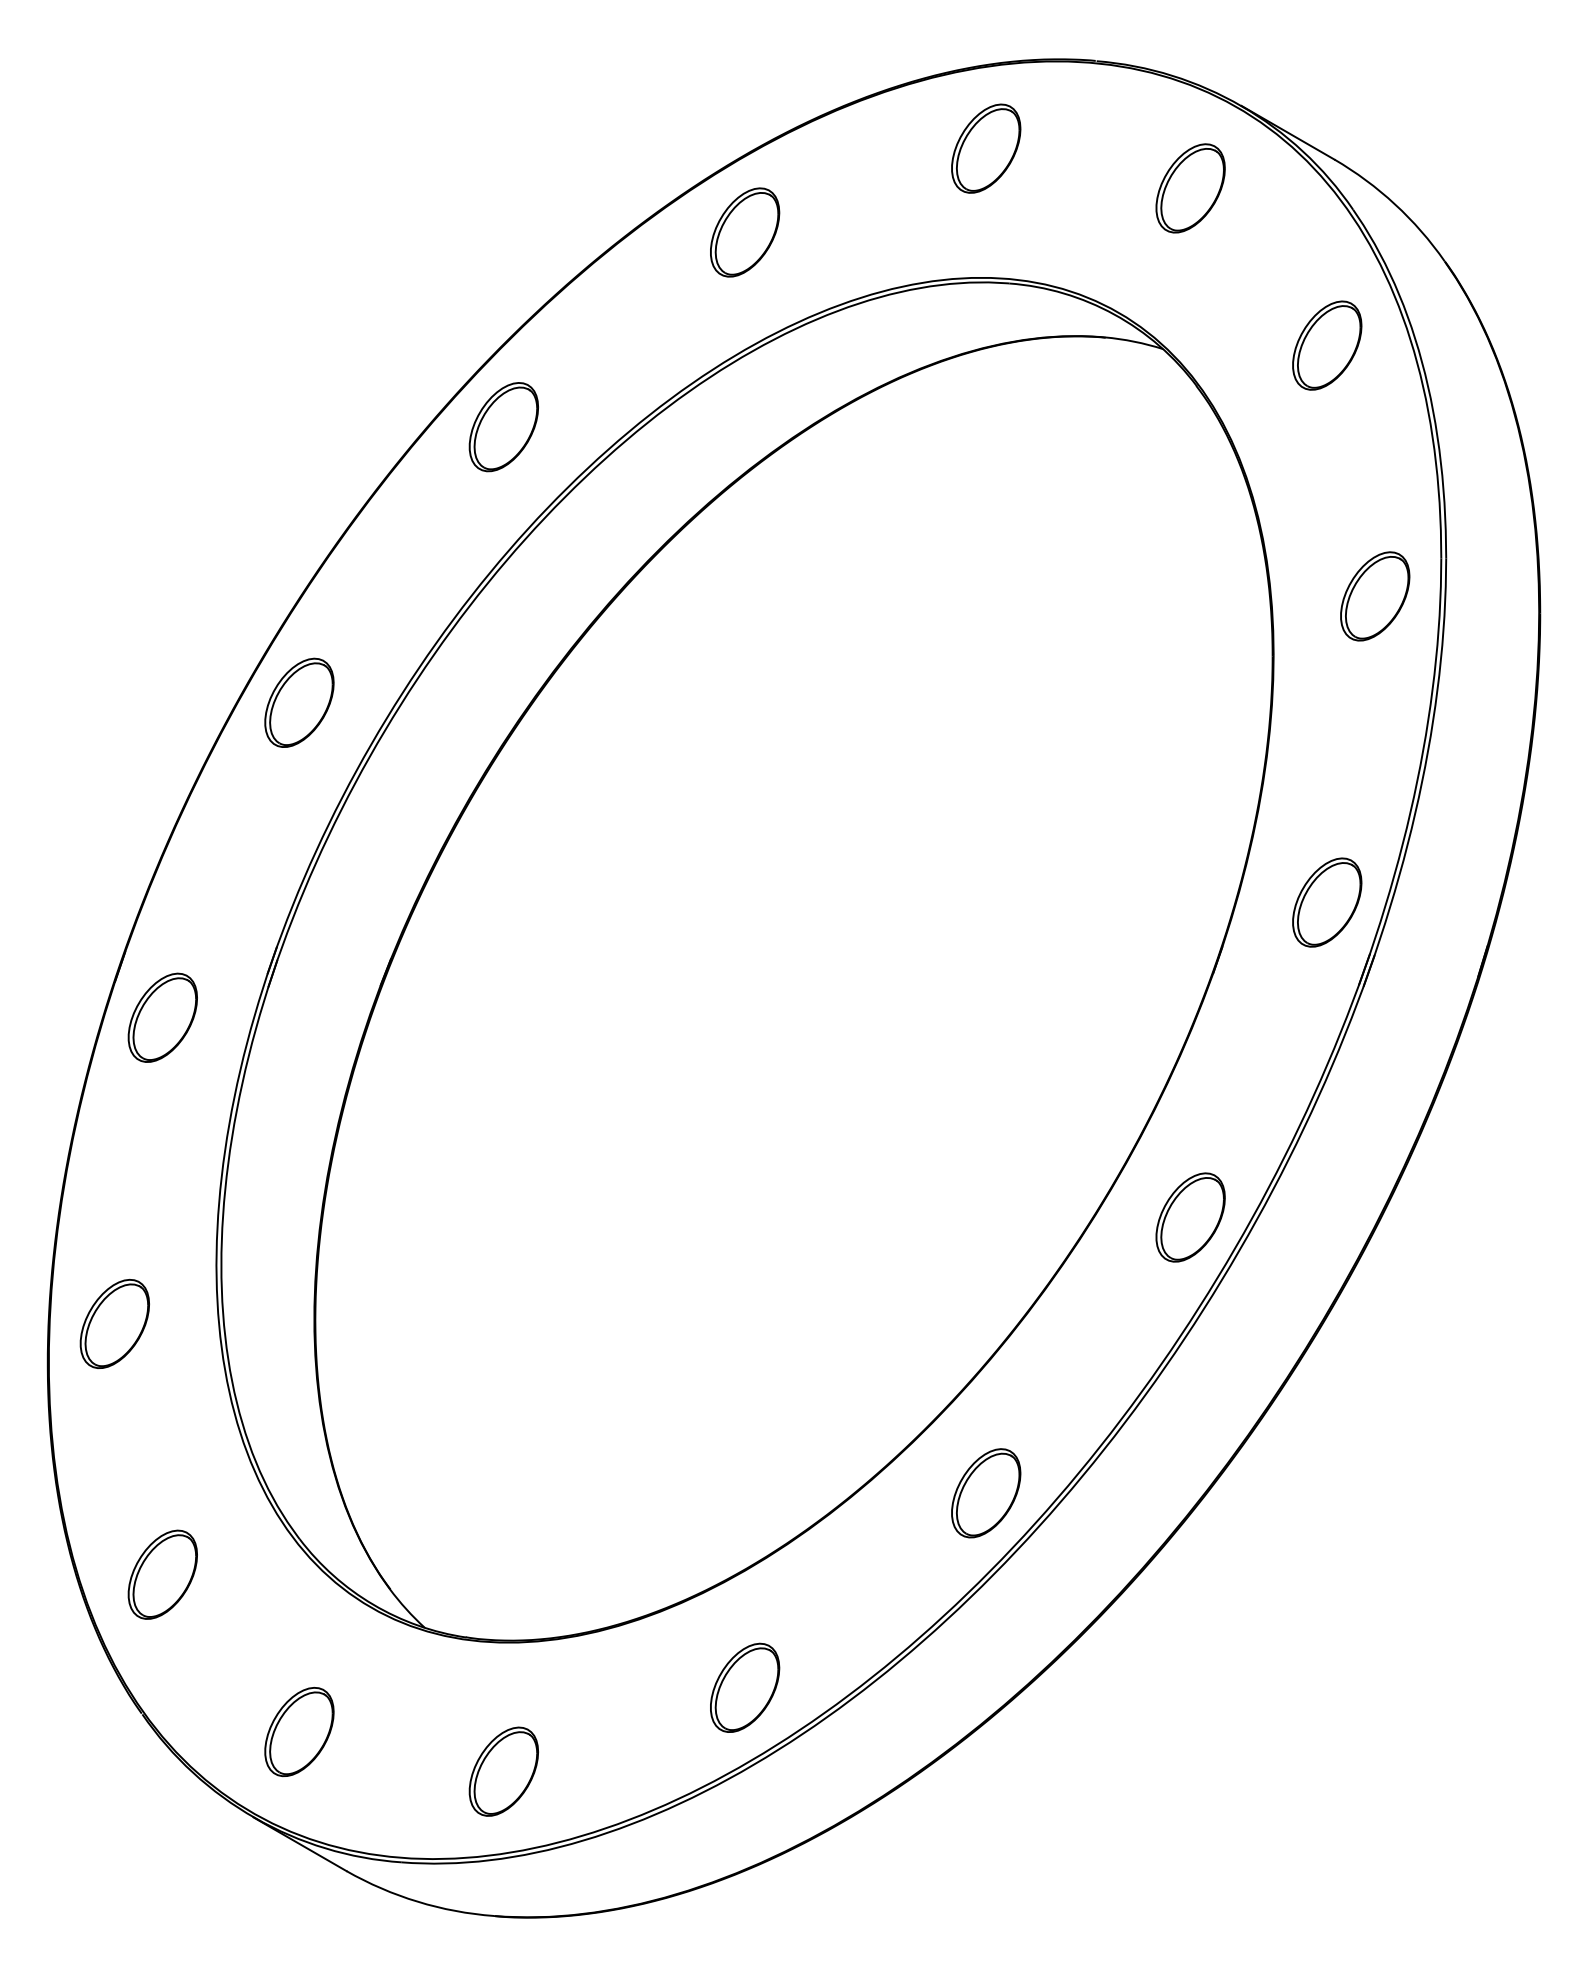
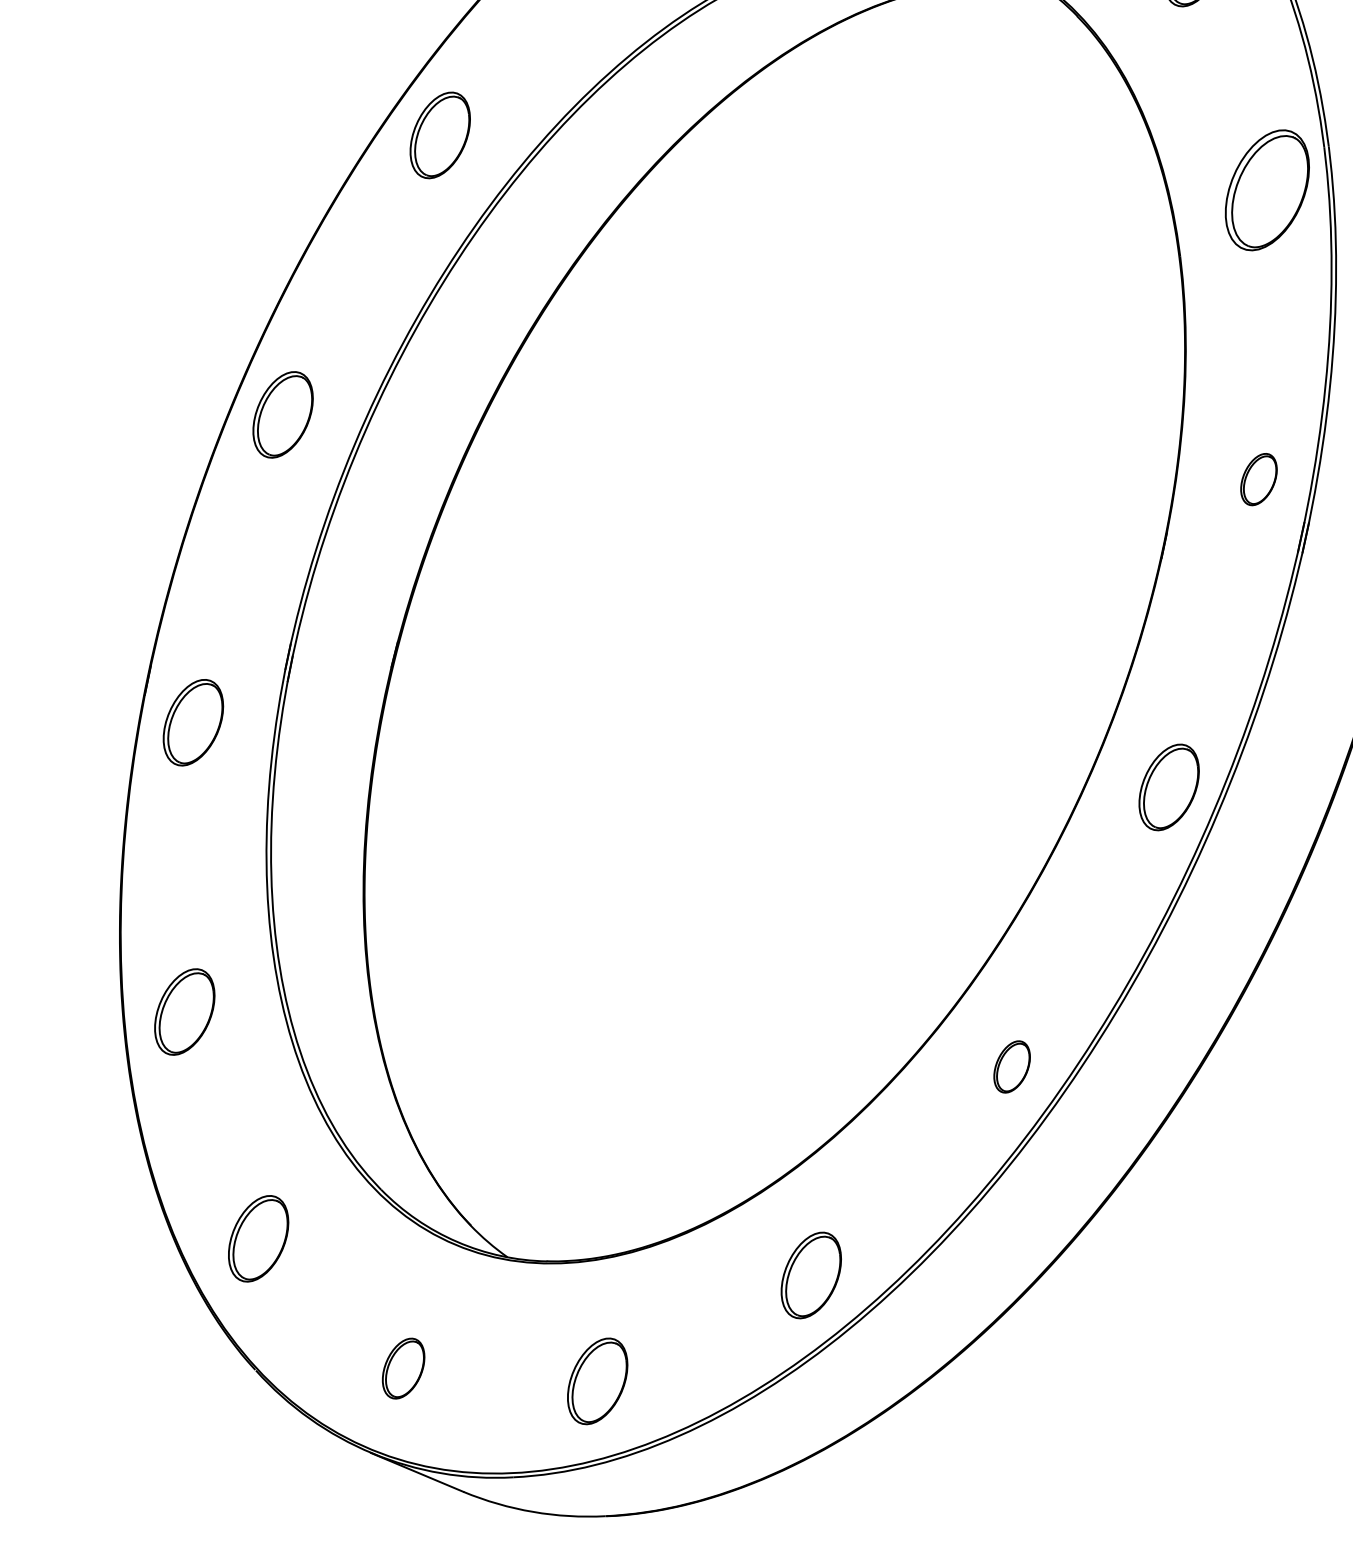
part: (1375, 596) -> (1267, 190), size x1.4
part: (1327, 902) -> (1259, 479), size x0.6
part: (986, 1493) -> (1012, 1067), size x0.6
part: (299, 1732) -> (403, 1368), size x0.7

